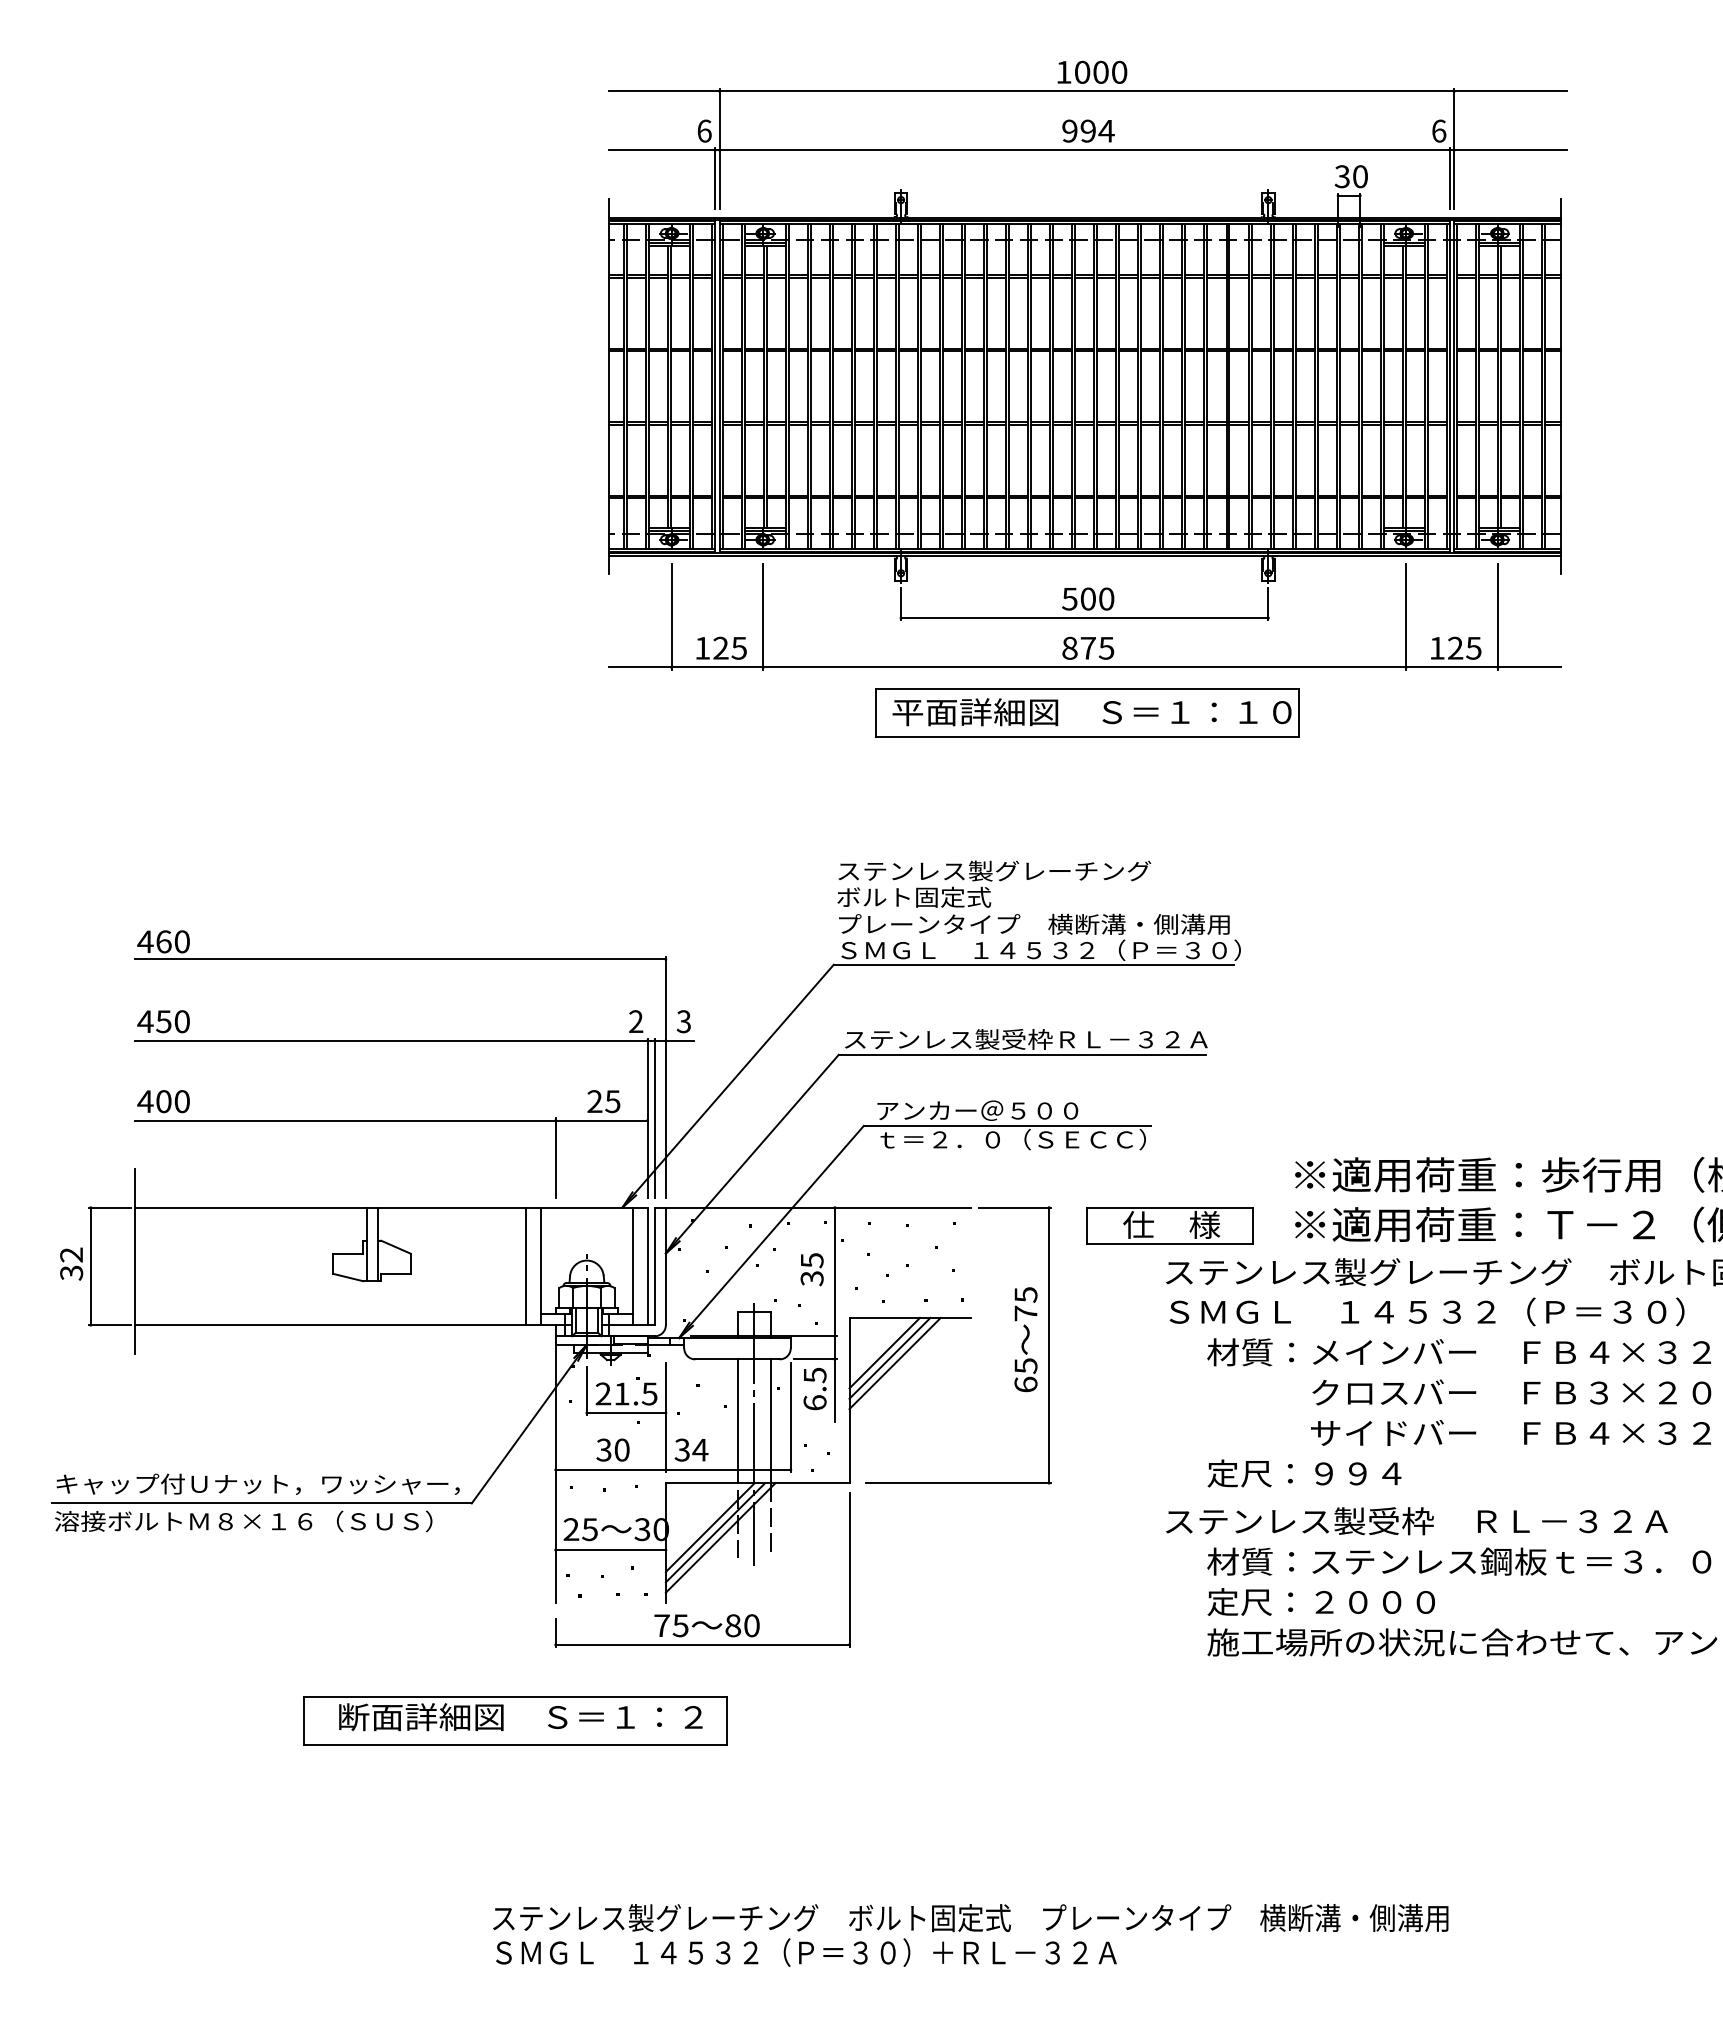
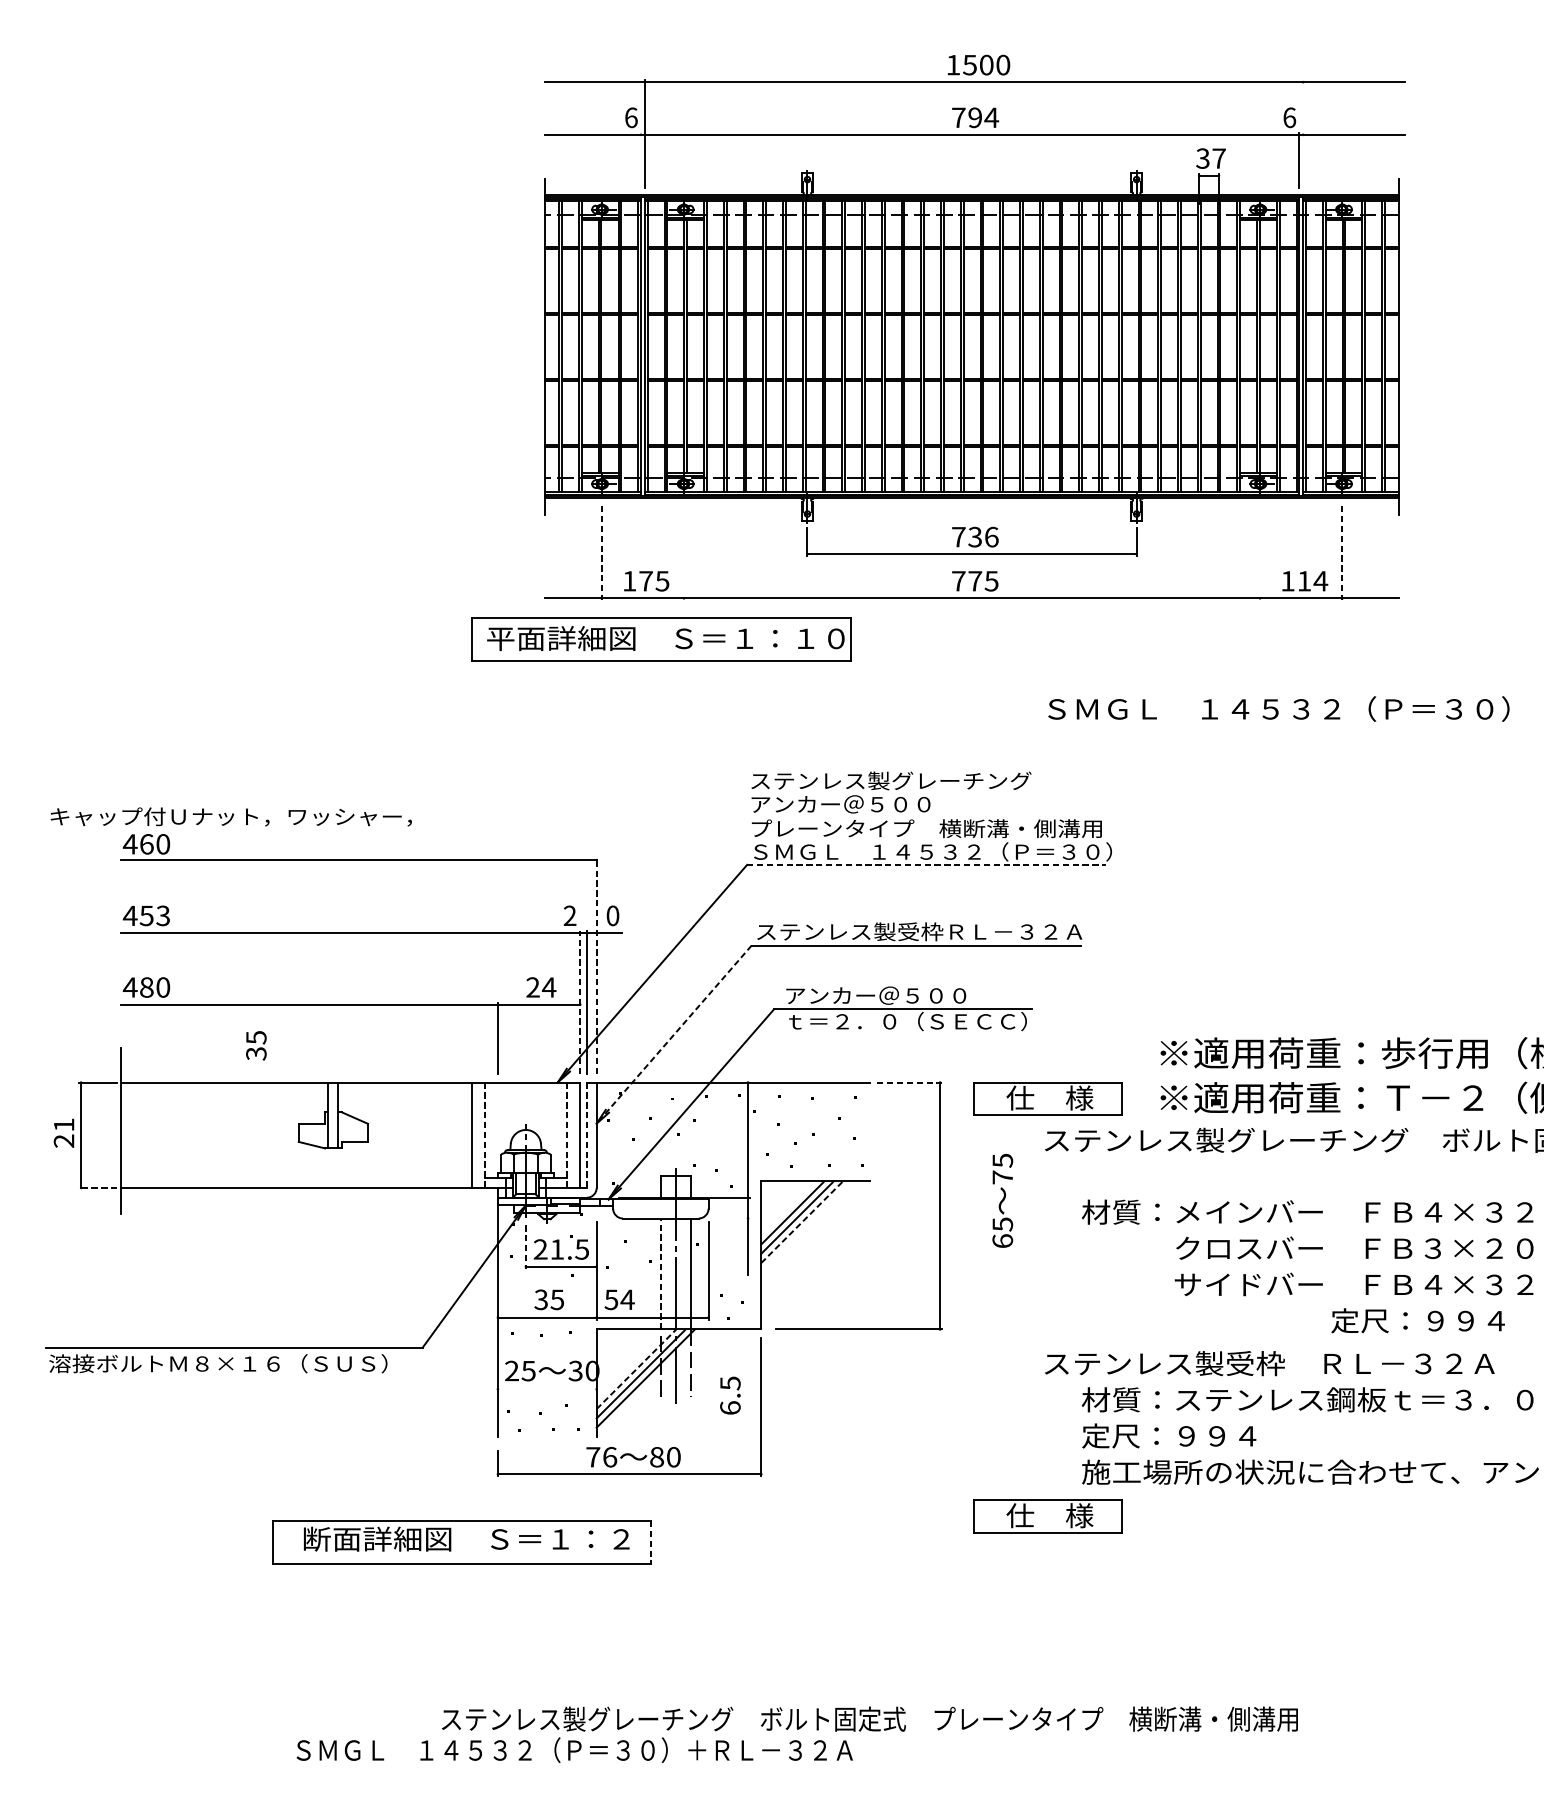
text: (1082, 71) -> (970, 64), 1000 -> 1500
text: (1069, 130) -> (958, 117), 994 -> 794
line: (1454, 148) -> (1303, 133), removed
text: (1360, 176) -> (1219, 158), 30 -> 37
line: (715, 177) -> (641, 159), removed
text: (1088, 598) -> (975, 536), 500 -> 736
line: (763, 616) -> (684, 552), removed
line: (1406, 616) -> (1260, 552), removed
line: (671, 617) -> (601, 553), solid -> dashed
line: (1497, 617) -> (1341, 553), solid -> dashed
text: (720, 647) -> (645, 580), 125 -> 175
text: (1069, 647) -> (958, 580), 875 -> 775
text: (1465, 647) -> (1313, 580), 125 -> 114
part: (1087, 712) -> (661, 638), moved
text: (937, 896) -> (840, 803), ボルト固定式 -> アンカー＠５００
line: (1033, 964) -> (926, 864), solid -> dashed
text: (181, 1021) -> (162, 915), 450 -> 453
text: (683, 1021) -> (612, 915), 3 -> 0
line: (665, 1077) -> (596, 965), solid -> dashed
text: (163, 1101) -> (146, 987), 400 -> 480
text: (612, 1101) -> (548, 987), 25 -> 24
line: (647, 1118) -> (580, 1002), solid -> dashed
line: (752, 1154) -> (674, 1034), solid -> dashed
line: (1015, 1207) -> (910, 1082), solid -> dashed
text: (71, 1263) -> (64, 1132), 32 -> 21
line: (541, 1266) -> (485, 1135), solid -> dashed
line: (632, 1266) -> (566, 1135), solid -> dashed
line: (654, 1266) -> (586, 1135), solid -> dashed
text: (811, 1269) -> (255, 1045), moved
text: (1426, 1311) -> (1278, 708), moved
line: (109, 1325) -> (98, 1188), solid -> dashed
text: (1025, 1339) -> (1002, 1200), moved
line: (815, 1359) -> (730, 1218), removed
line: (895, 1363) -> (802, 1222), solid -> dashed
text: (814, 1389) -> (729, 1396), moved
line: (586, 1391) -> (525, 1247), solid -> dashed
line: (737, 1421) -> (660, 1274), solid -> dashed
text: (621, 1449) -> (556, 1299), 30 -> 35
text: (682, 1449) -> (611, 1299), 34 -> 54
text: (1304, 1473) -> (1418, 1320), moved
text: (257, 1483) -> (230, 816), moved
line: (710, 1527) -> (636, 1369), solid -> dashed
line: (610, 1549) -> (547, 1388), removed
text: (1374, 1602) -> (1231, 1436), 定尺：２０００ -> 定尺：９９４
text: (680, 1625) -> (609, 1457), 75 -> 76
part: (1169, 1691) -> (1048, 1516), added
line: (726, 1720) -> (651, 1542), solid -> dashed
text: (806, 1952) -> (574, 1750), moved

